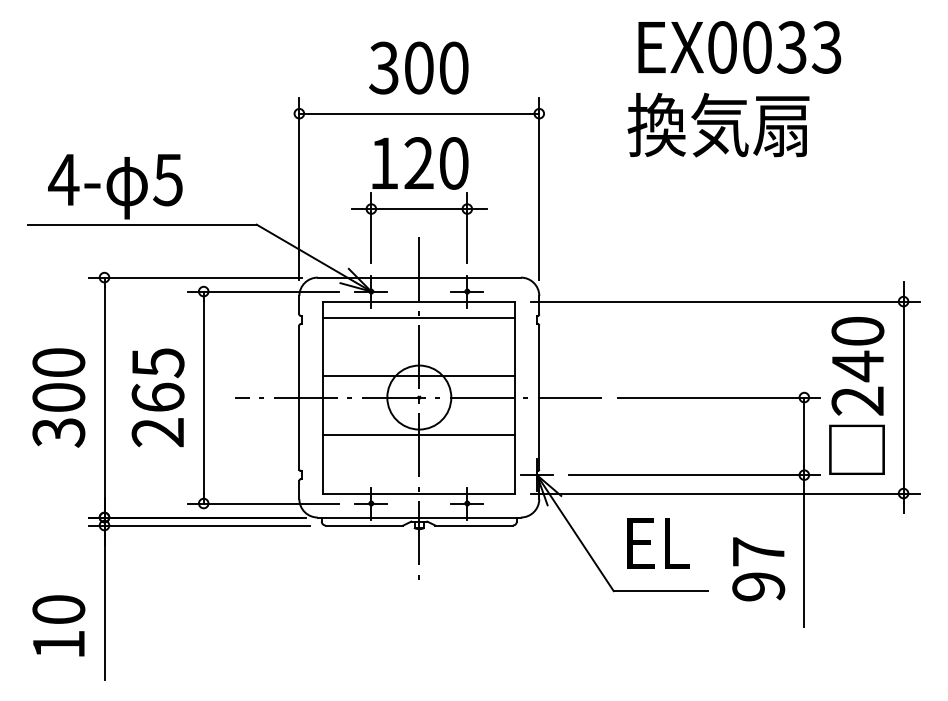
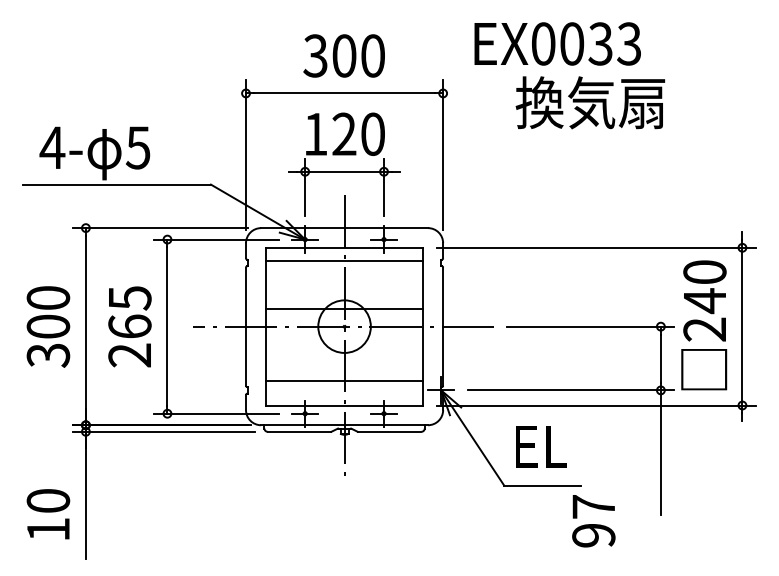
text: (739, 47) -> (557, 43), moved
line: (419, 434) -> (344, 380), moved
text: (758, 569) -> (593, 521), moved

